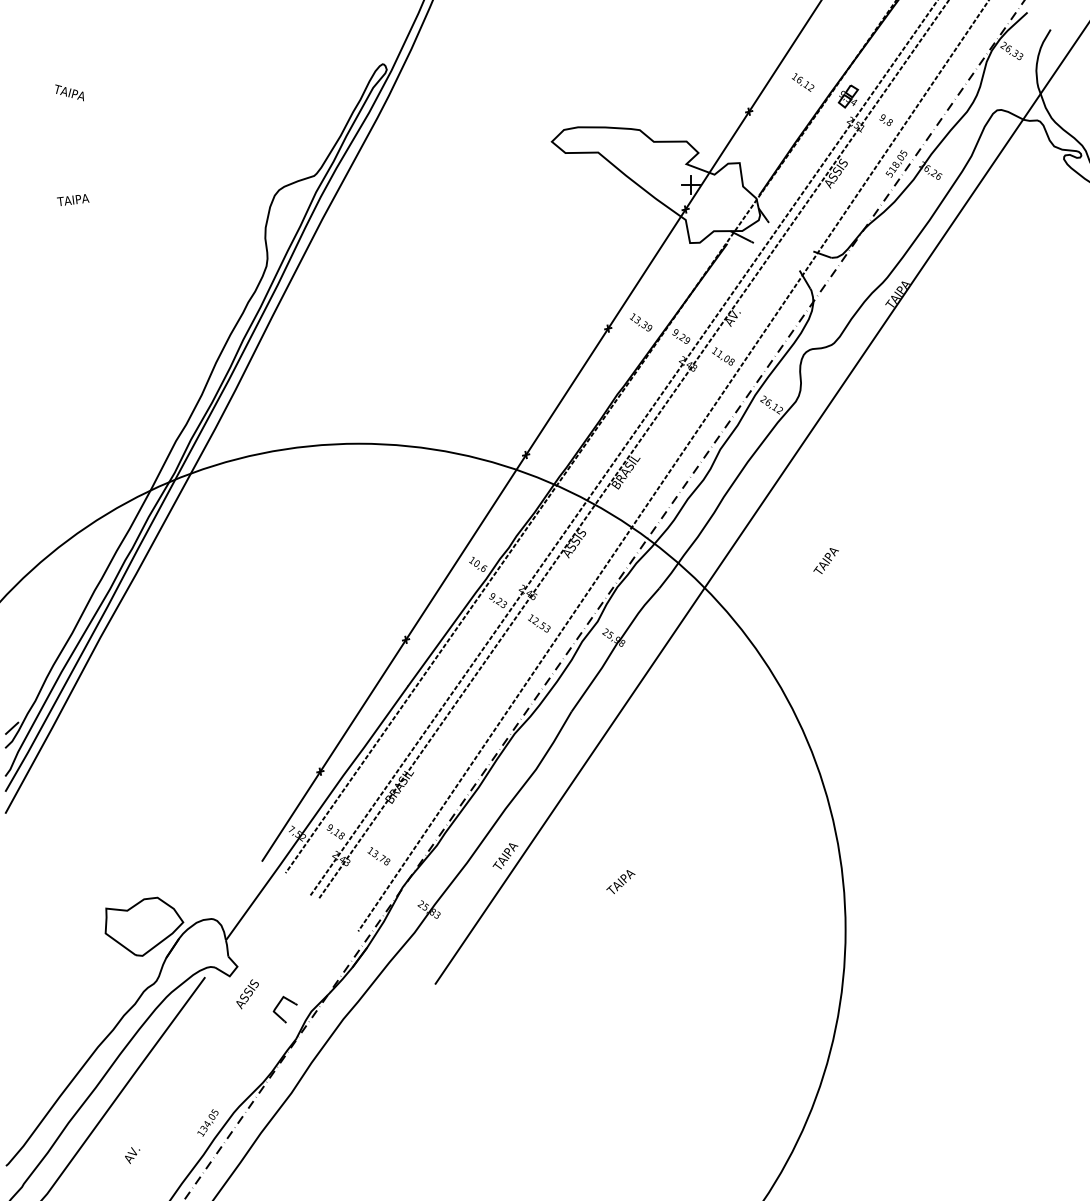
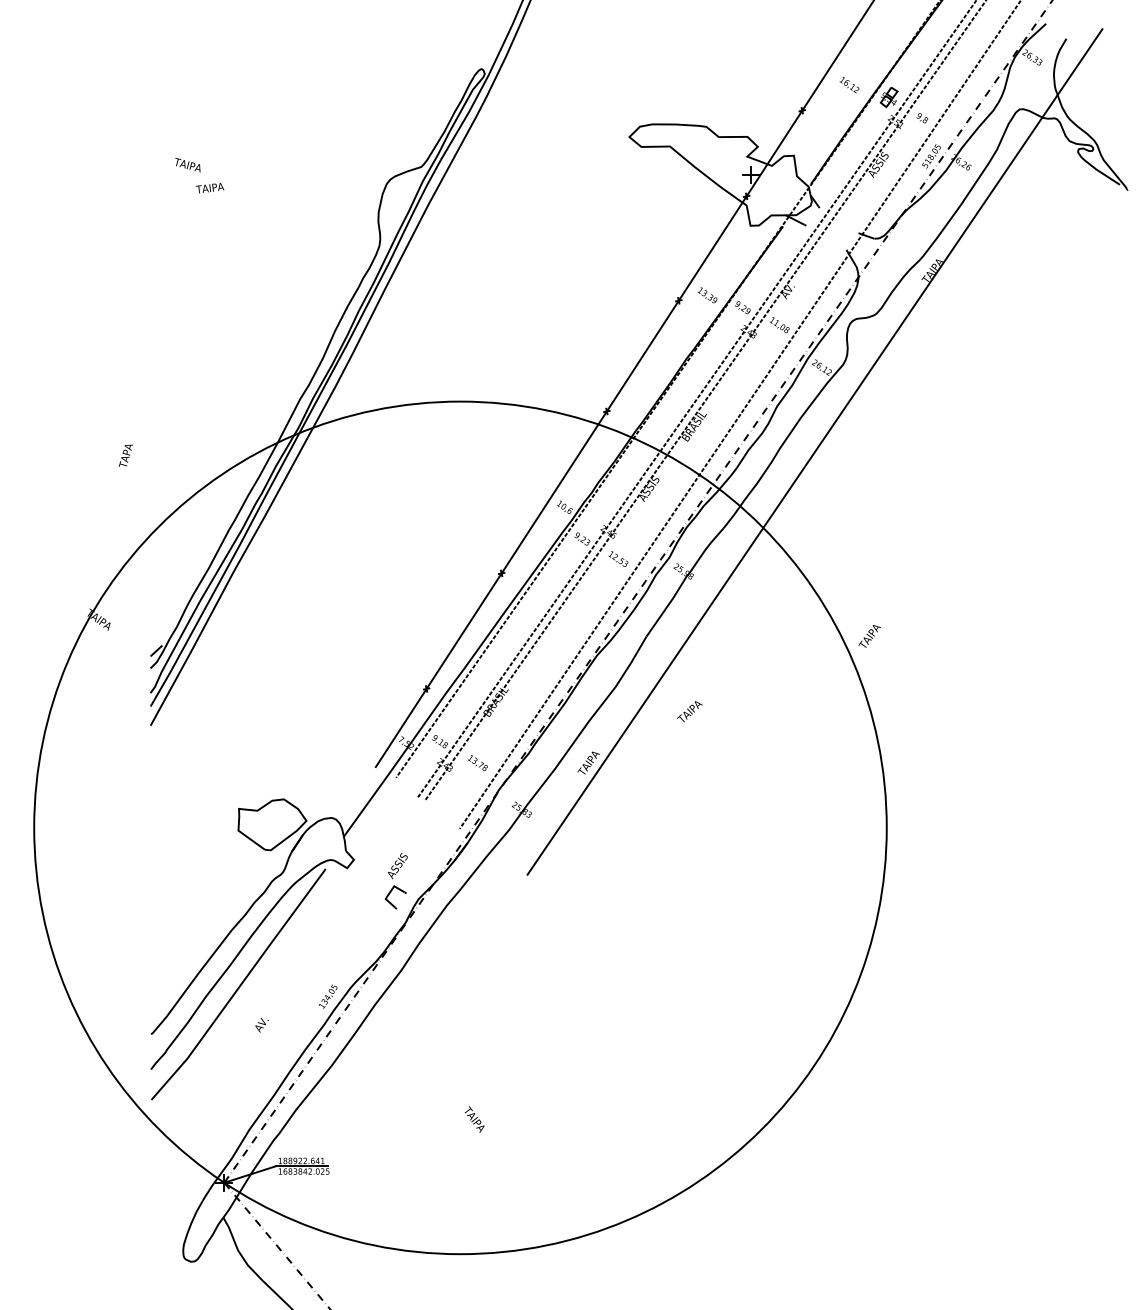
text: (69, 93) -> (187, 165), moved
text: (825, 561) -> (869, 636), moved
text: (620, 881) -> (689, 711), moved
text: (247, 994) -> (397, 866), moved

